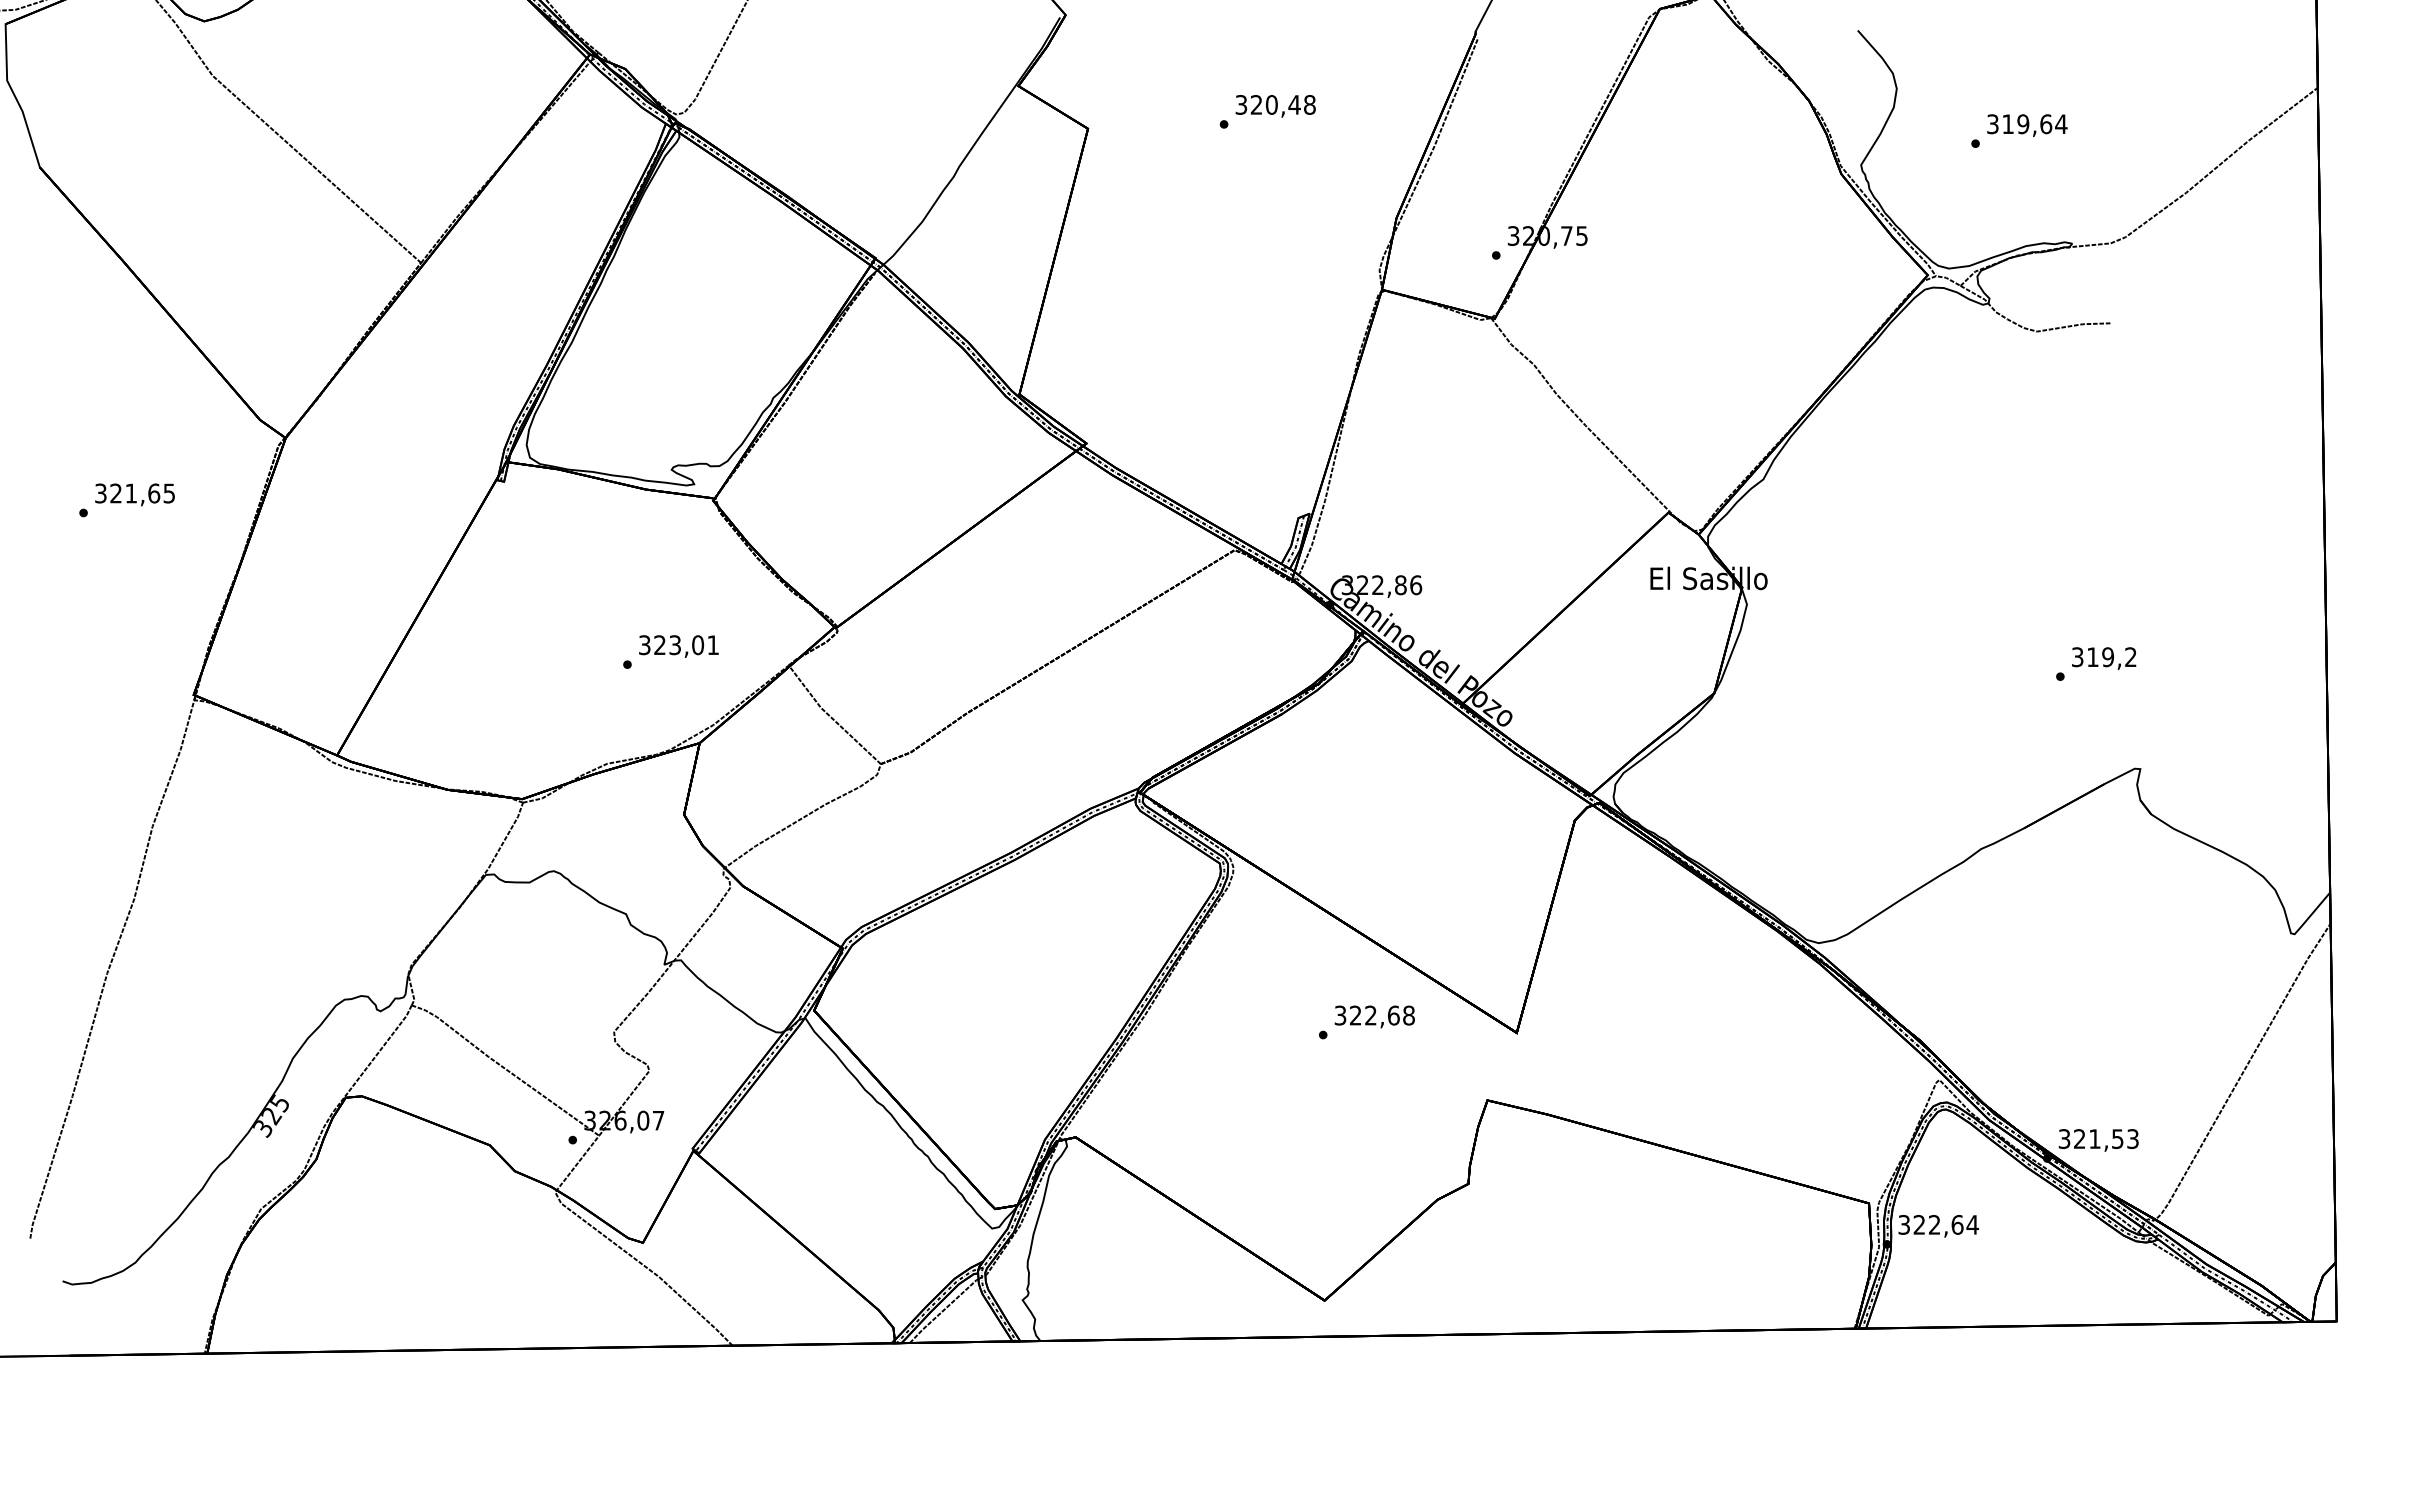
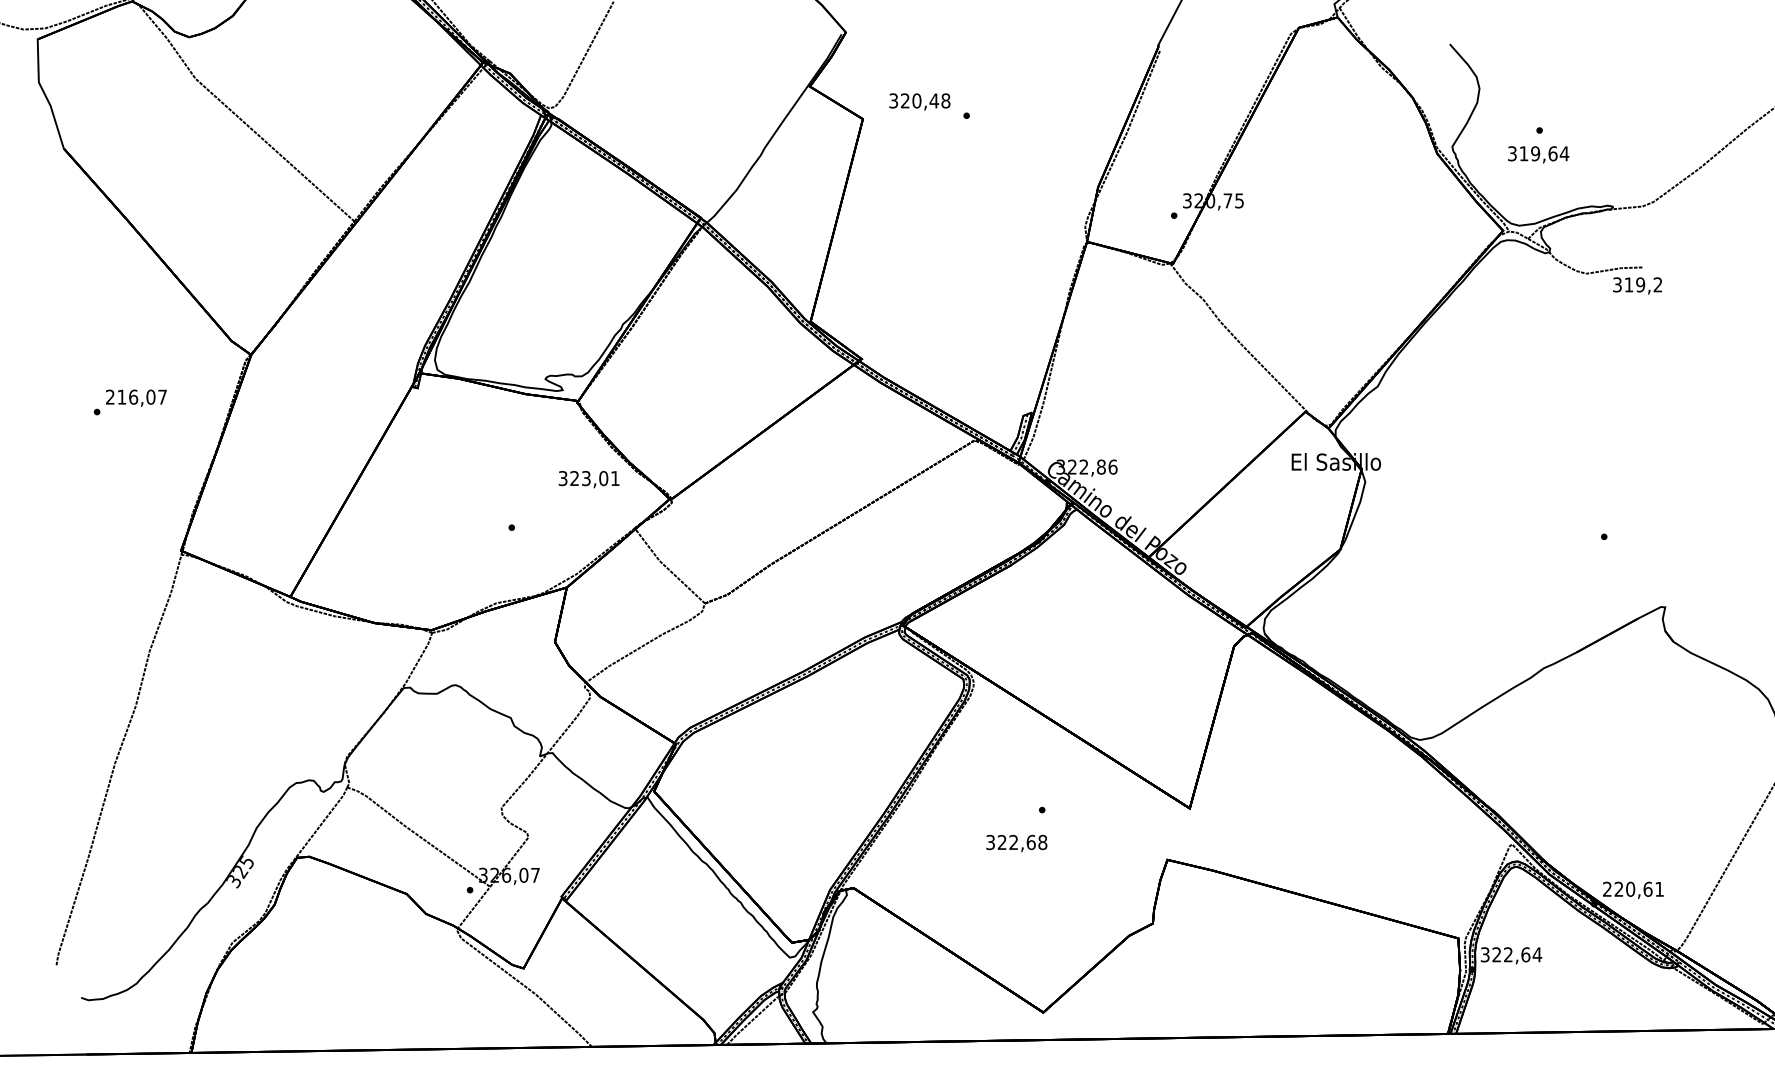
text: (1275, 106) -> (919, 102), moved
text: (2027, 125) -> (1538, 154), moved
text: (134, 493) -> (135, 397), 321,65 -> 216,07
text: (678, 646) -> (588, 479), moved
text: (2104, 658) -> (1637, 285), moved
text: (1374, 1016) -> (1016, 843), moved
text: (2098, 1139) -> (1633, 889), 321,53 -> 220,61

